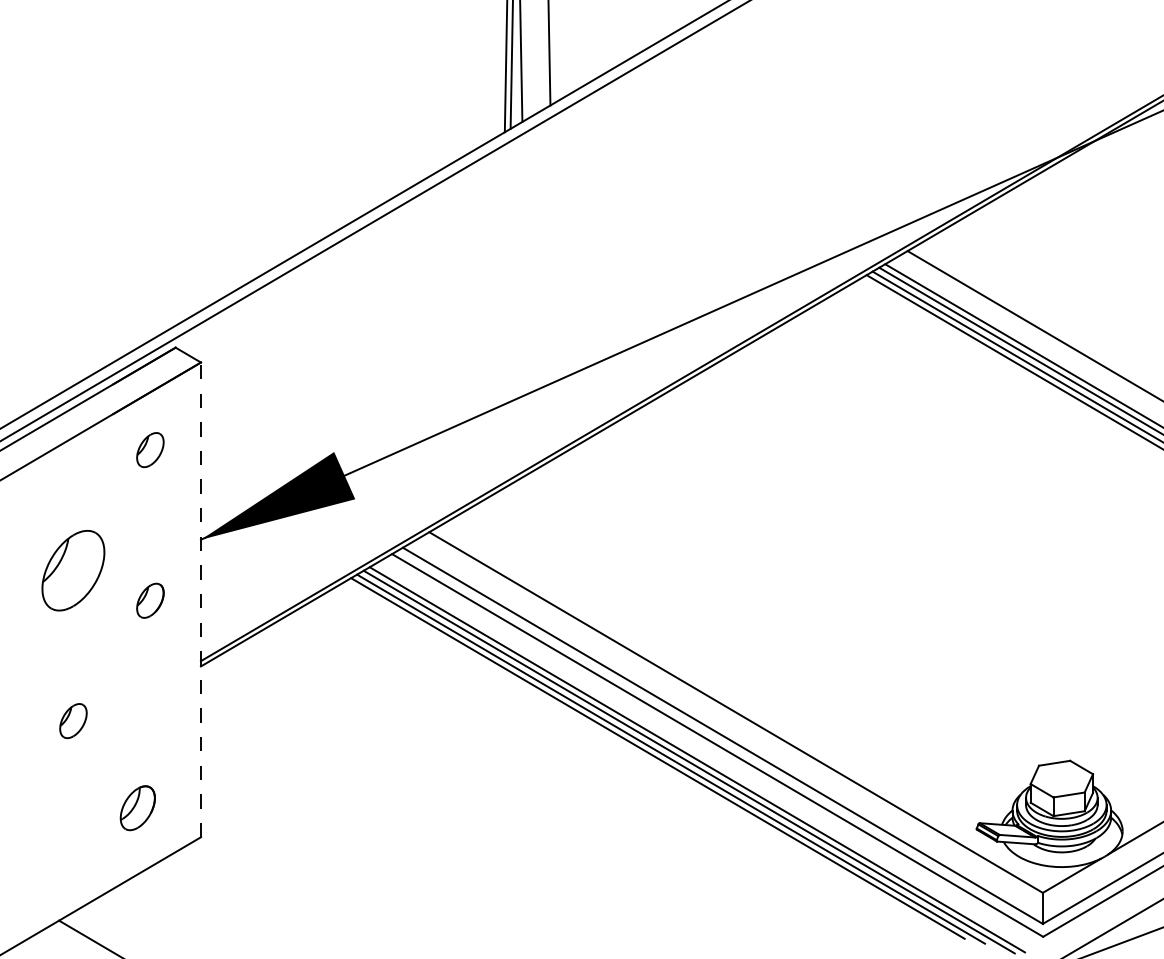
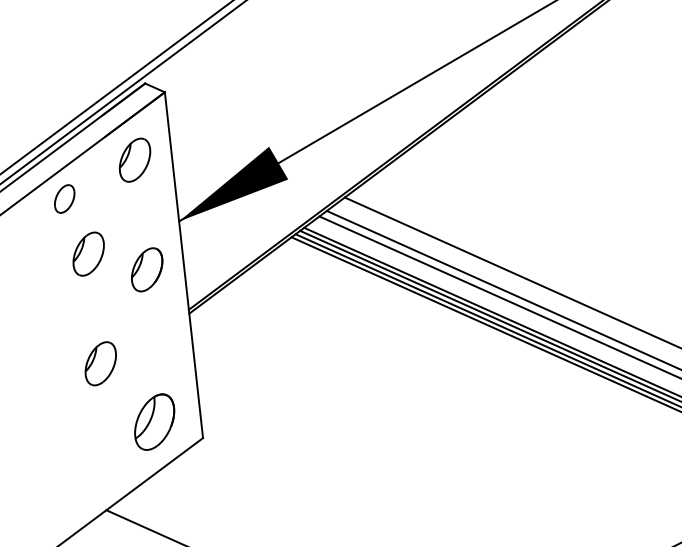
part: (150, 449) -> (135, 159), size x1.67
part: (49, 492) -> (65, 199), added
part: (73, 570) -> (88, 254), size x0.71
line: (200, 599) -> (183, 264), dashed -> solid
part: (150, 600) -> (147, 269), size x1.67
part: (73, 720) -> (100, 363), size x1.67
part: (137, 807) -> (154, 421), size x1.67

